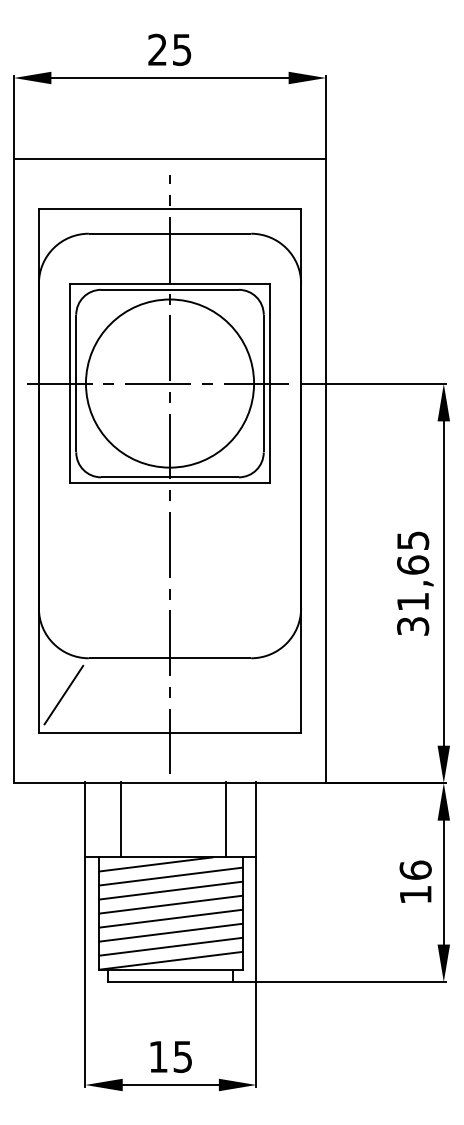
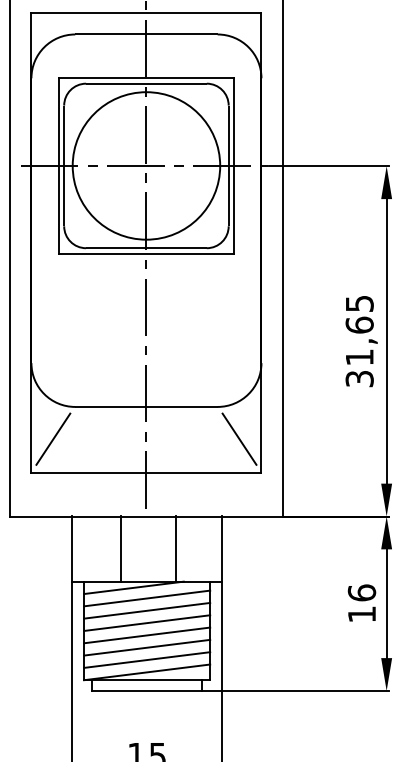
line: (275, 694) -> (238, 438), added
line: (121, 819) -> (121, 548), moved
line: (226, 819) -> (175, 548), moved

